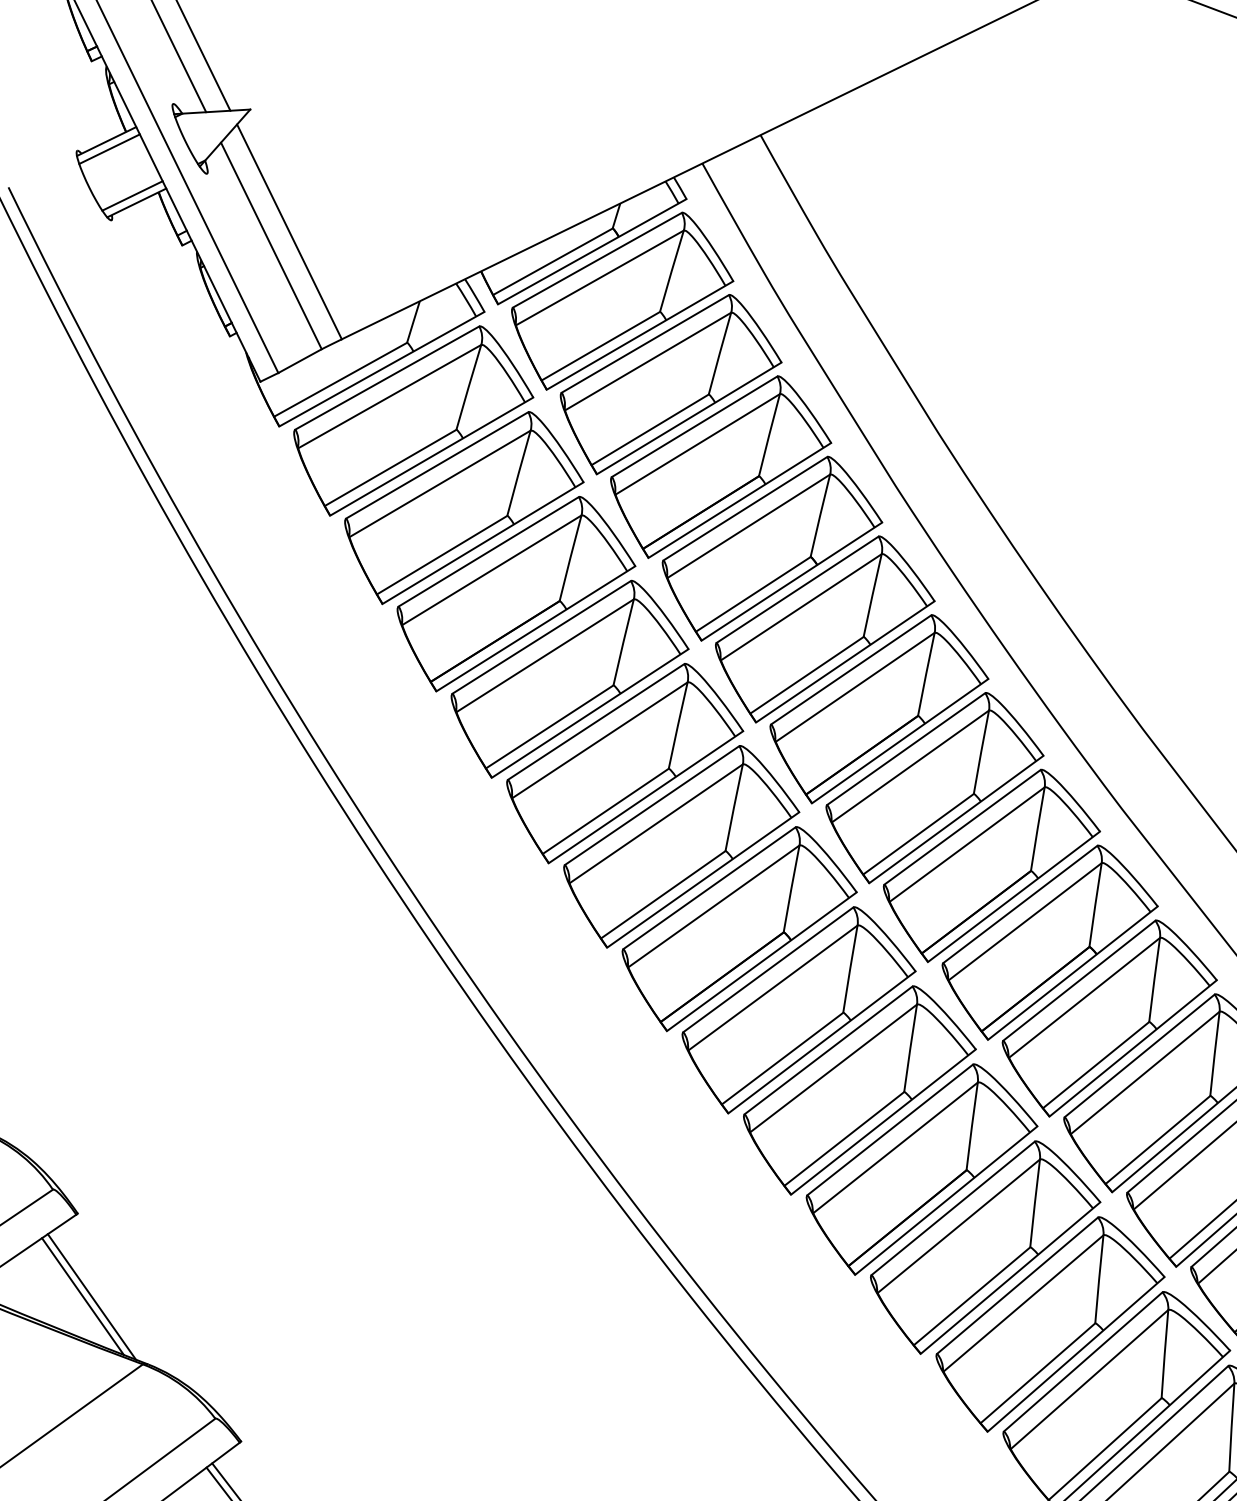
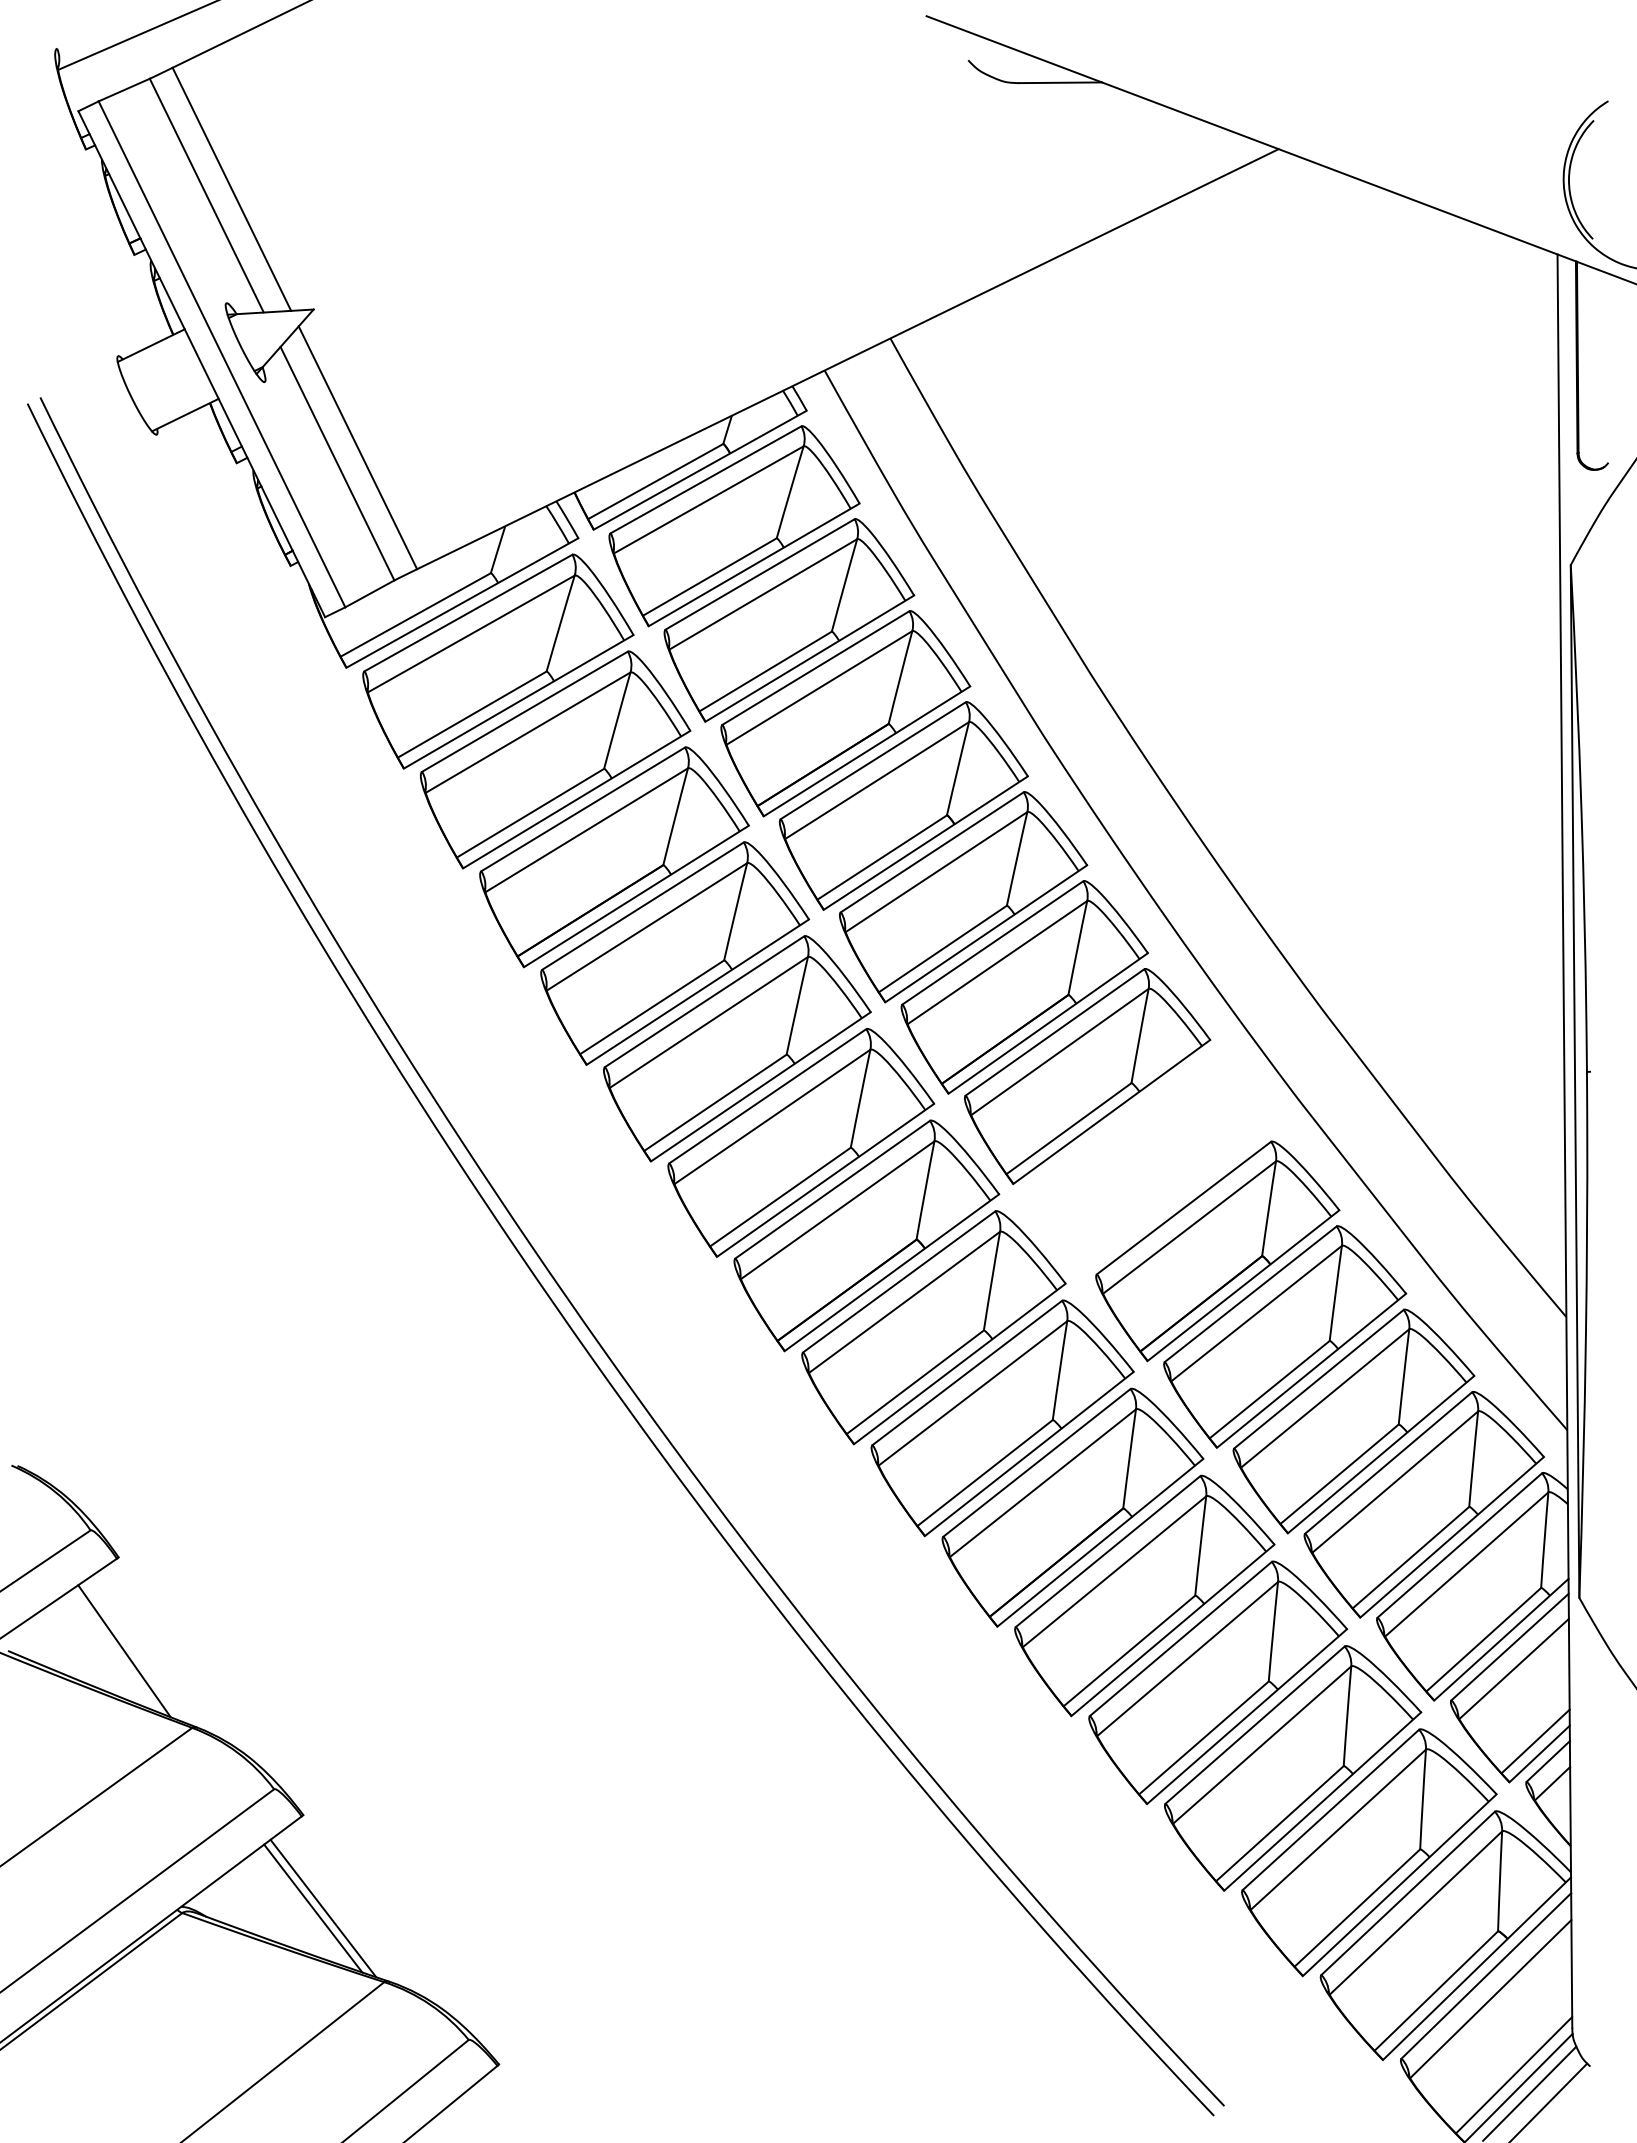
line: (109, 149) -> (154, 354), removed
line: (132, 195) -> (180, 406), removed
part: (991, 865) -> (1151, 1164), removed
line: (91, 1296) -> (134, 1651), removed

